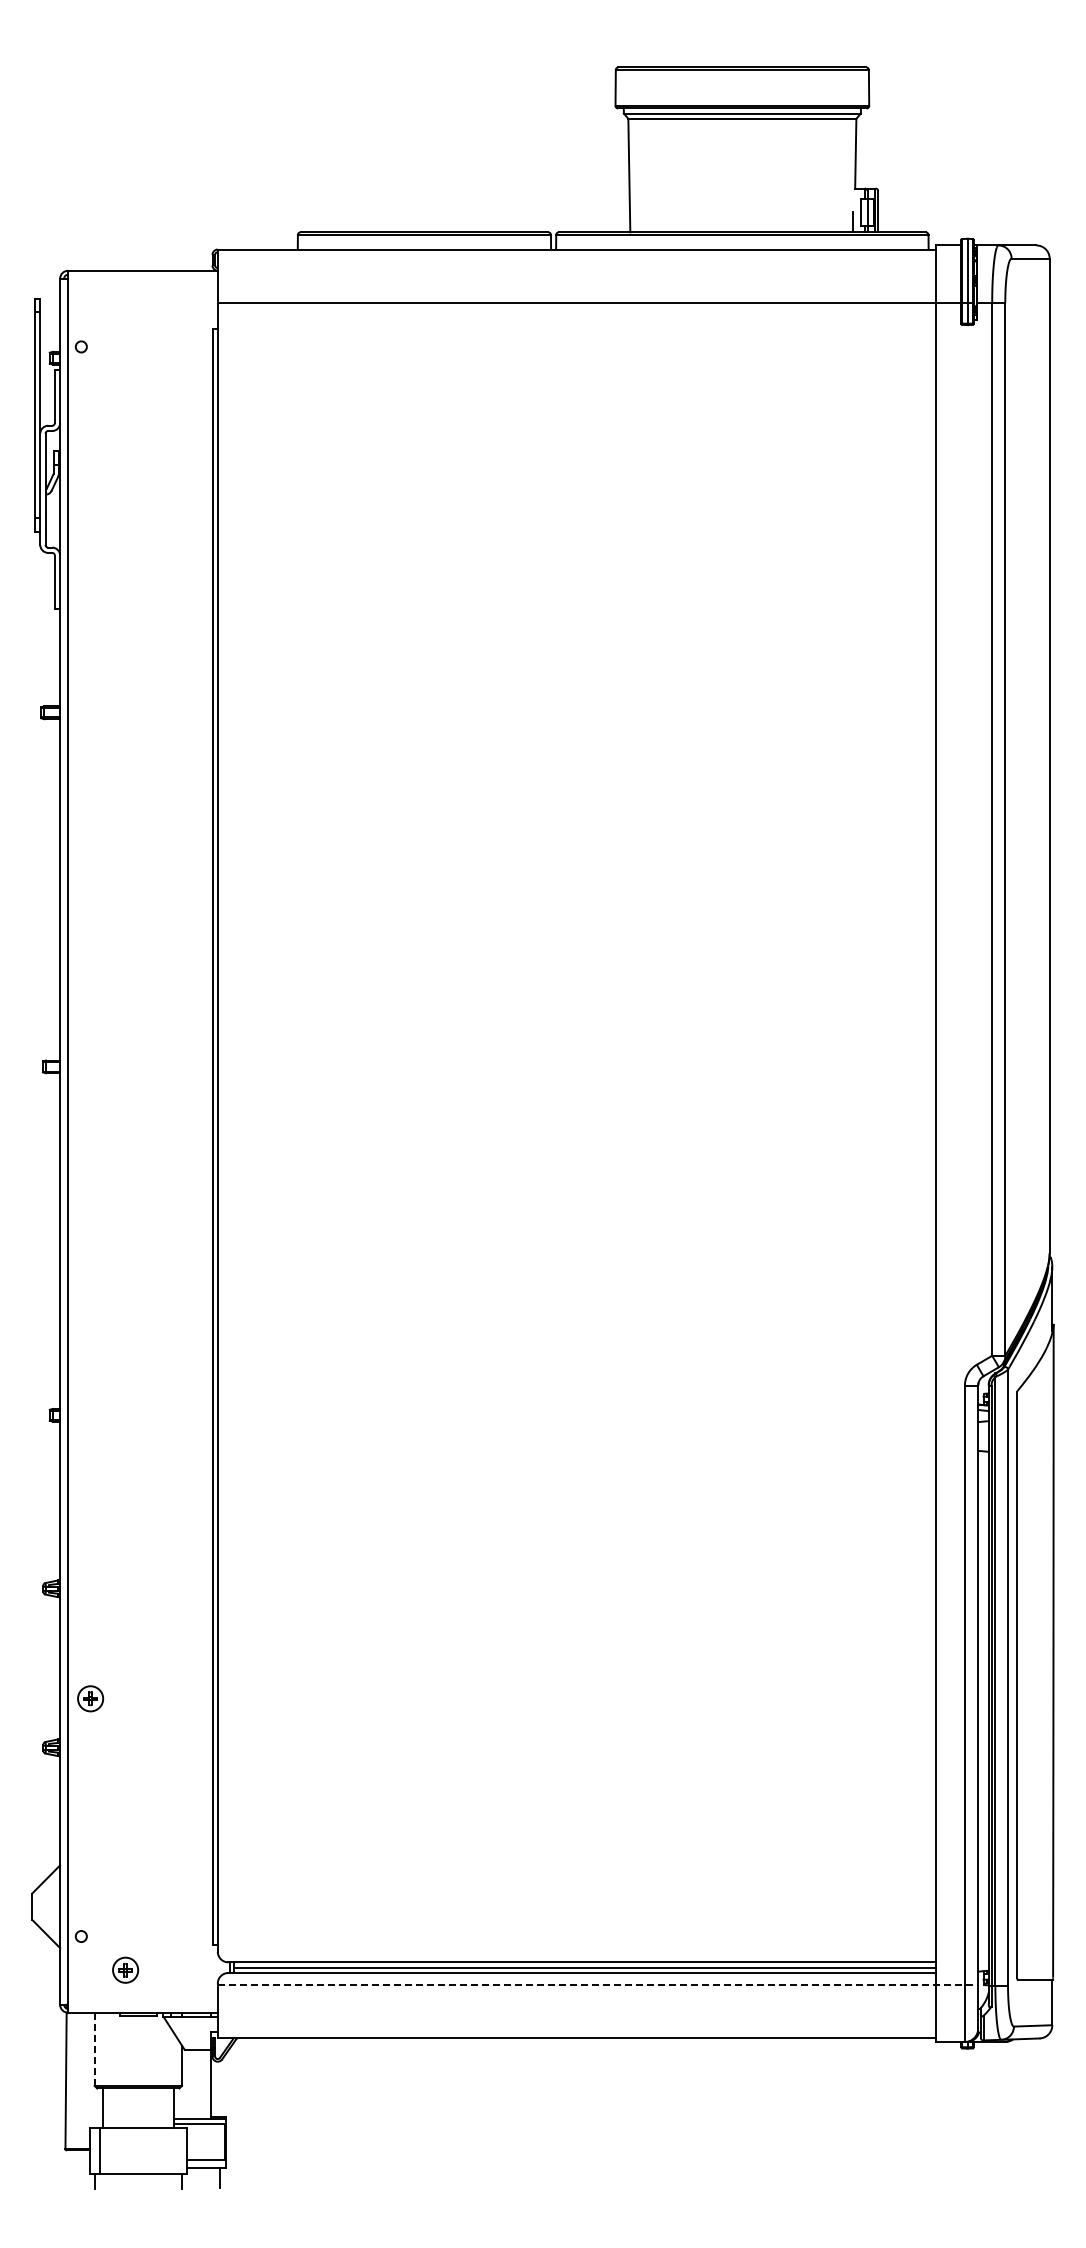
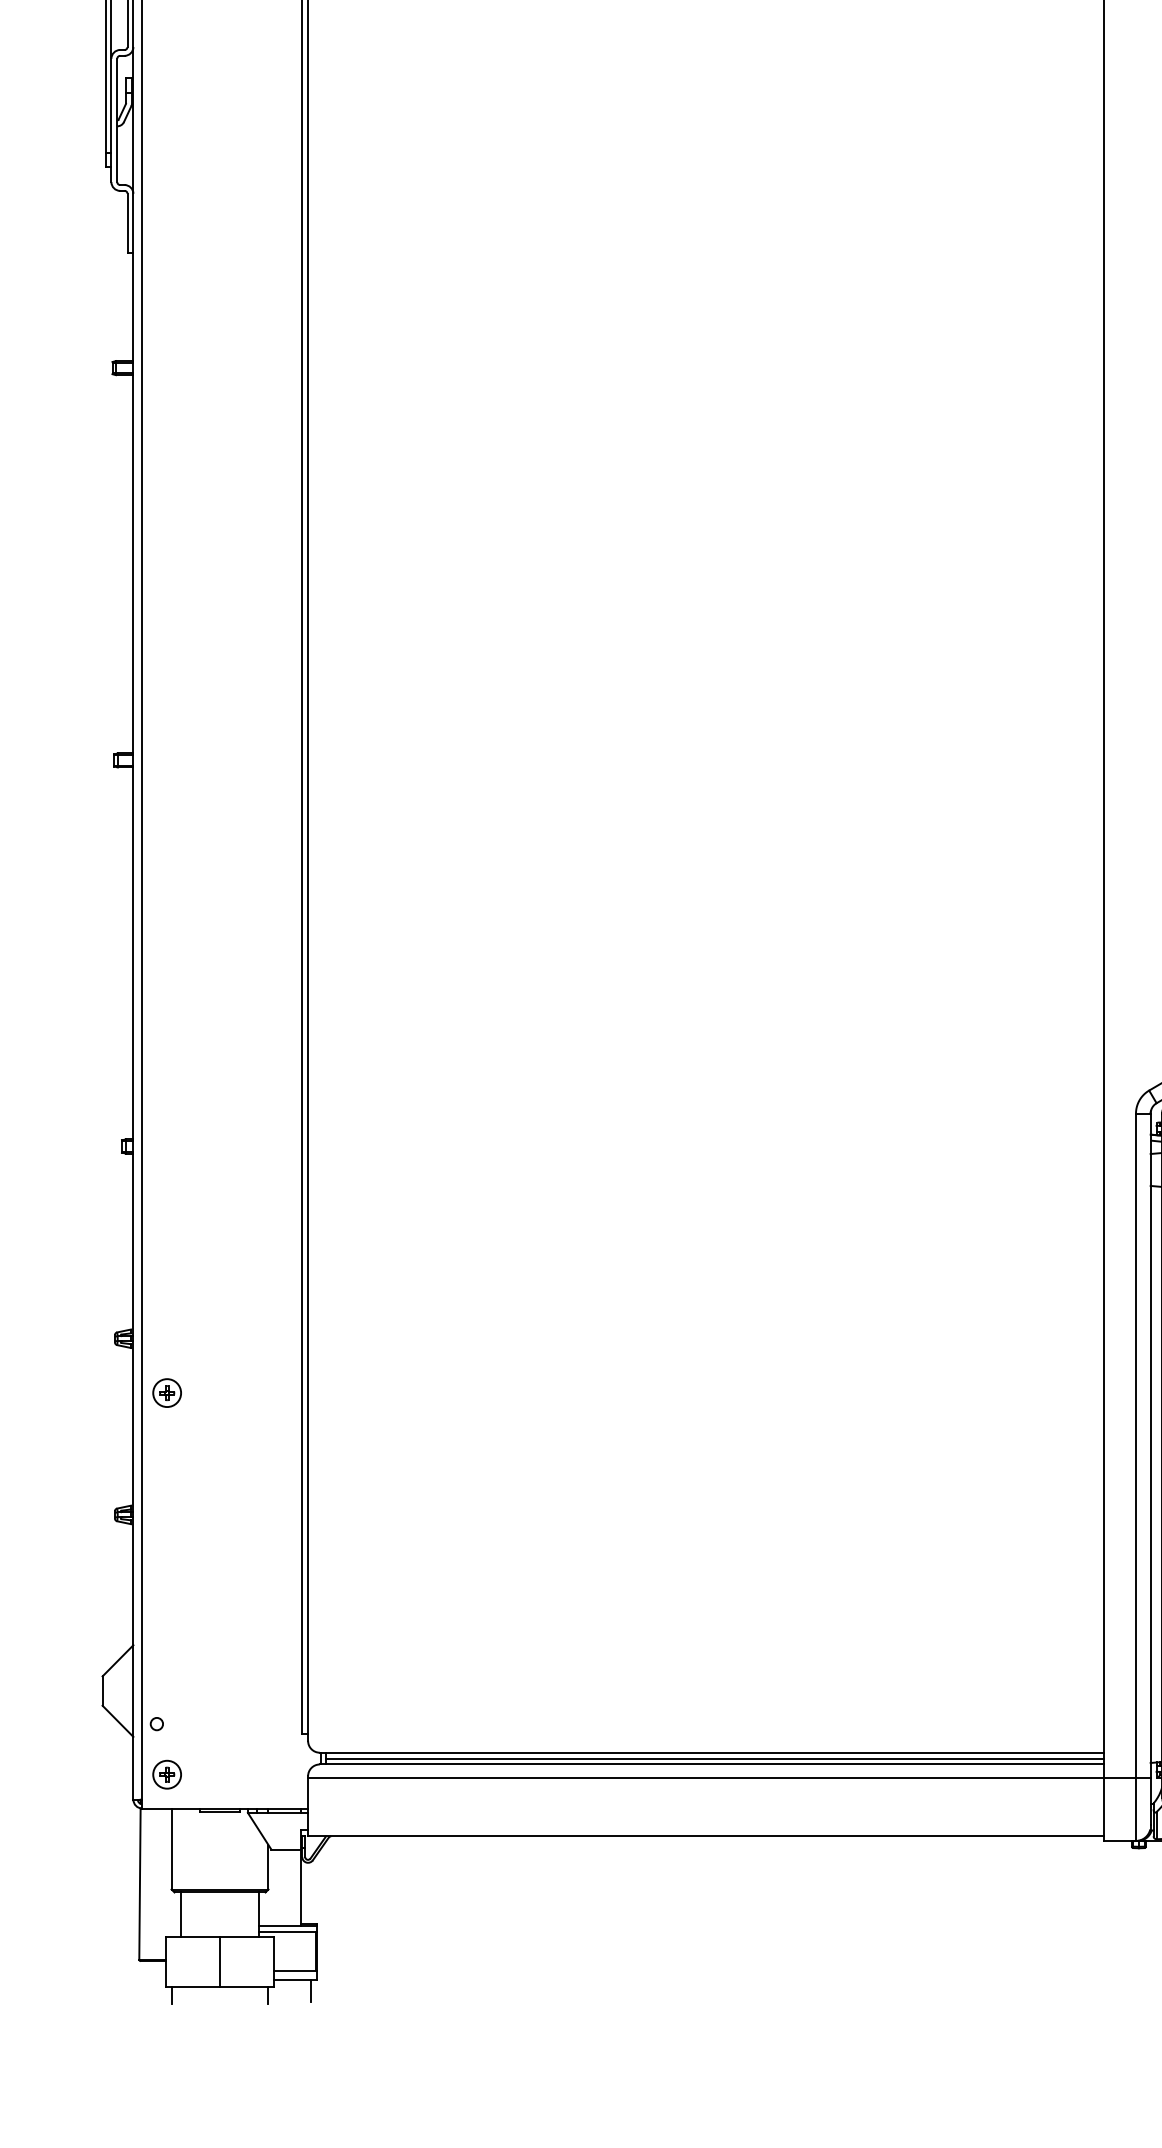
part: (90, 1698) -> (167, 1392), moved
part: (125, 1969) -> (167, 1773), moved
line: (598, 1984) -> (729, 1777), dashed -> solid
line: (94, 2049) -> (171, 1849), dashed -> solid
line: (100, 2150) -> (220, 1961), moved

